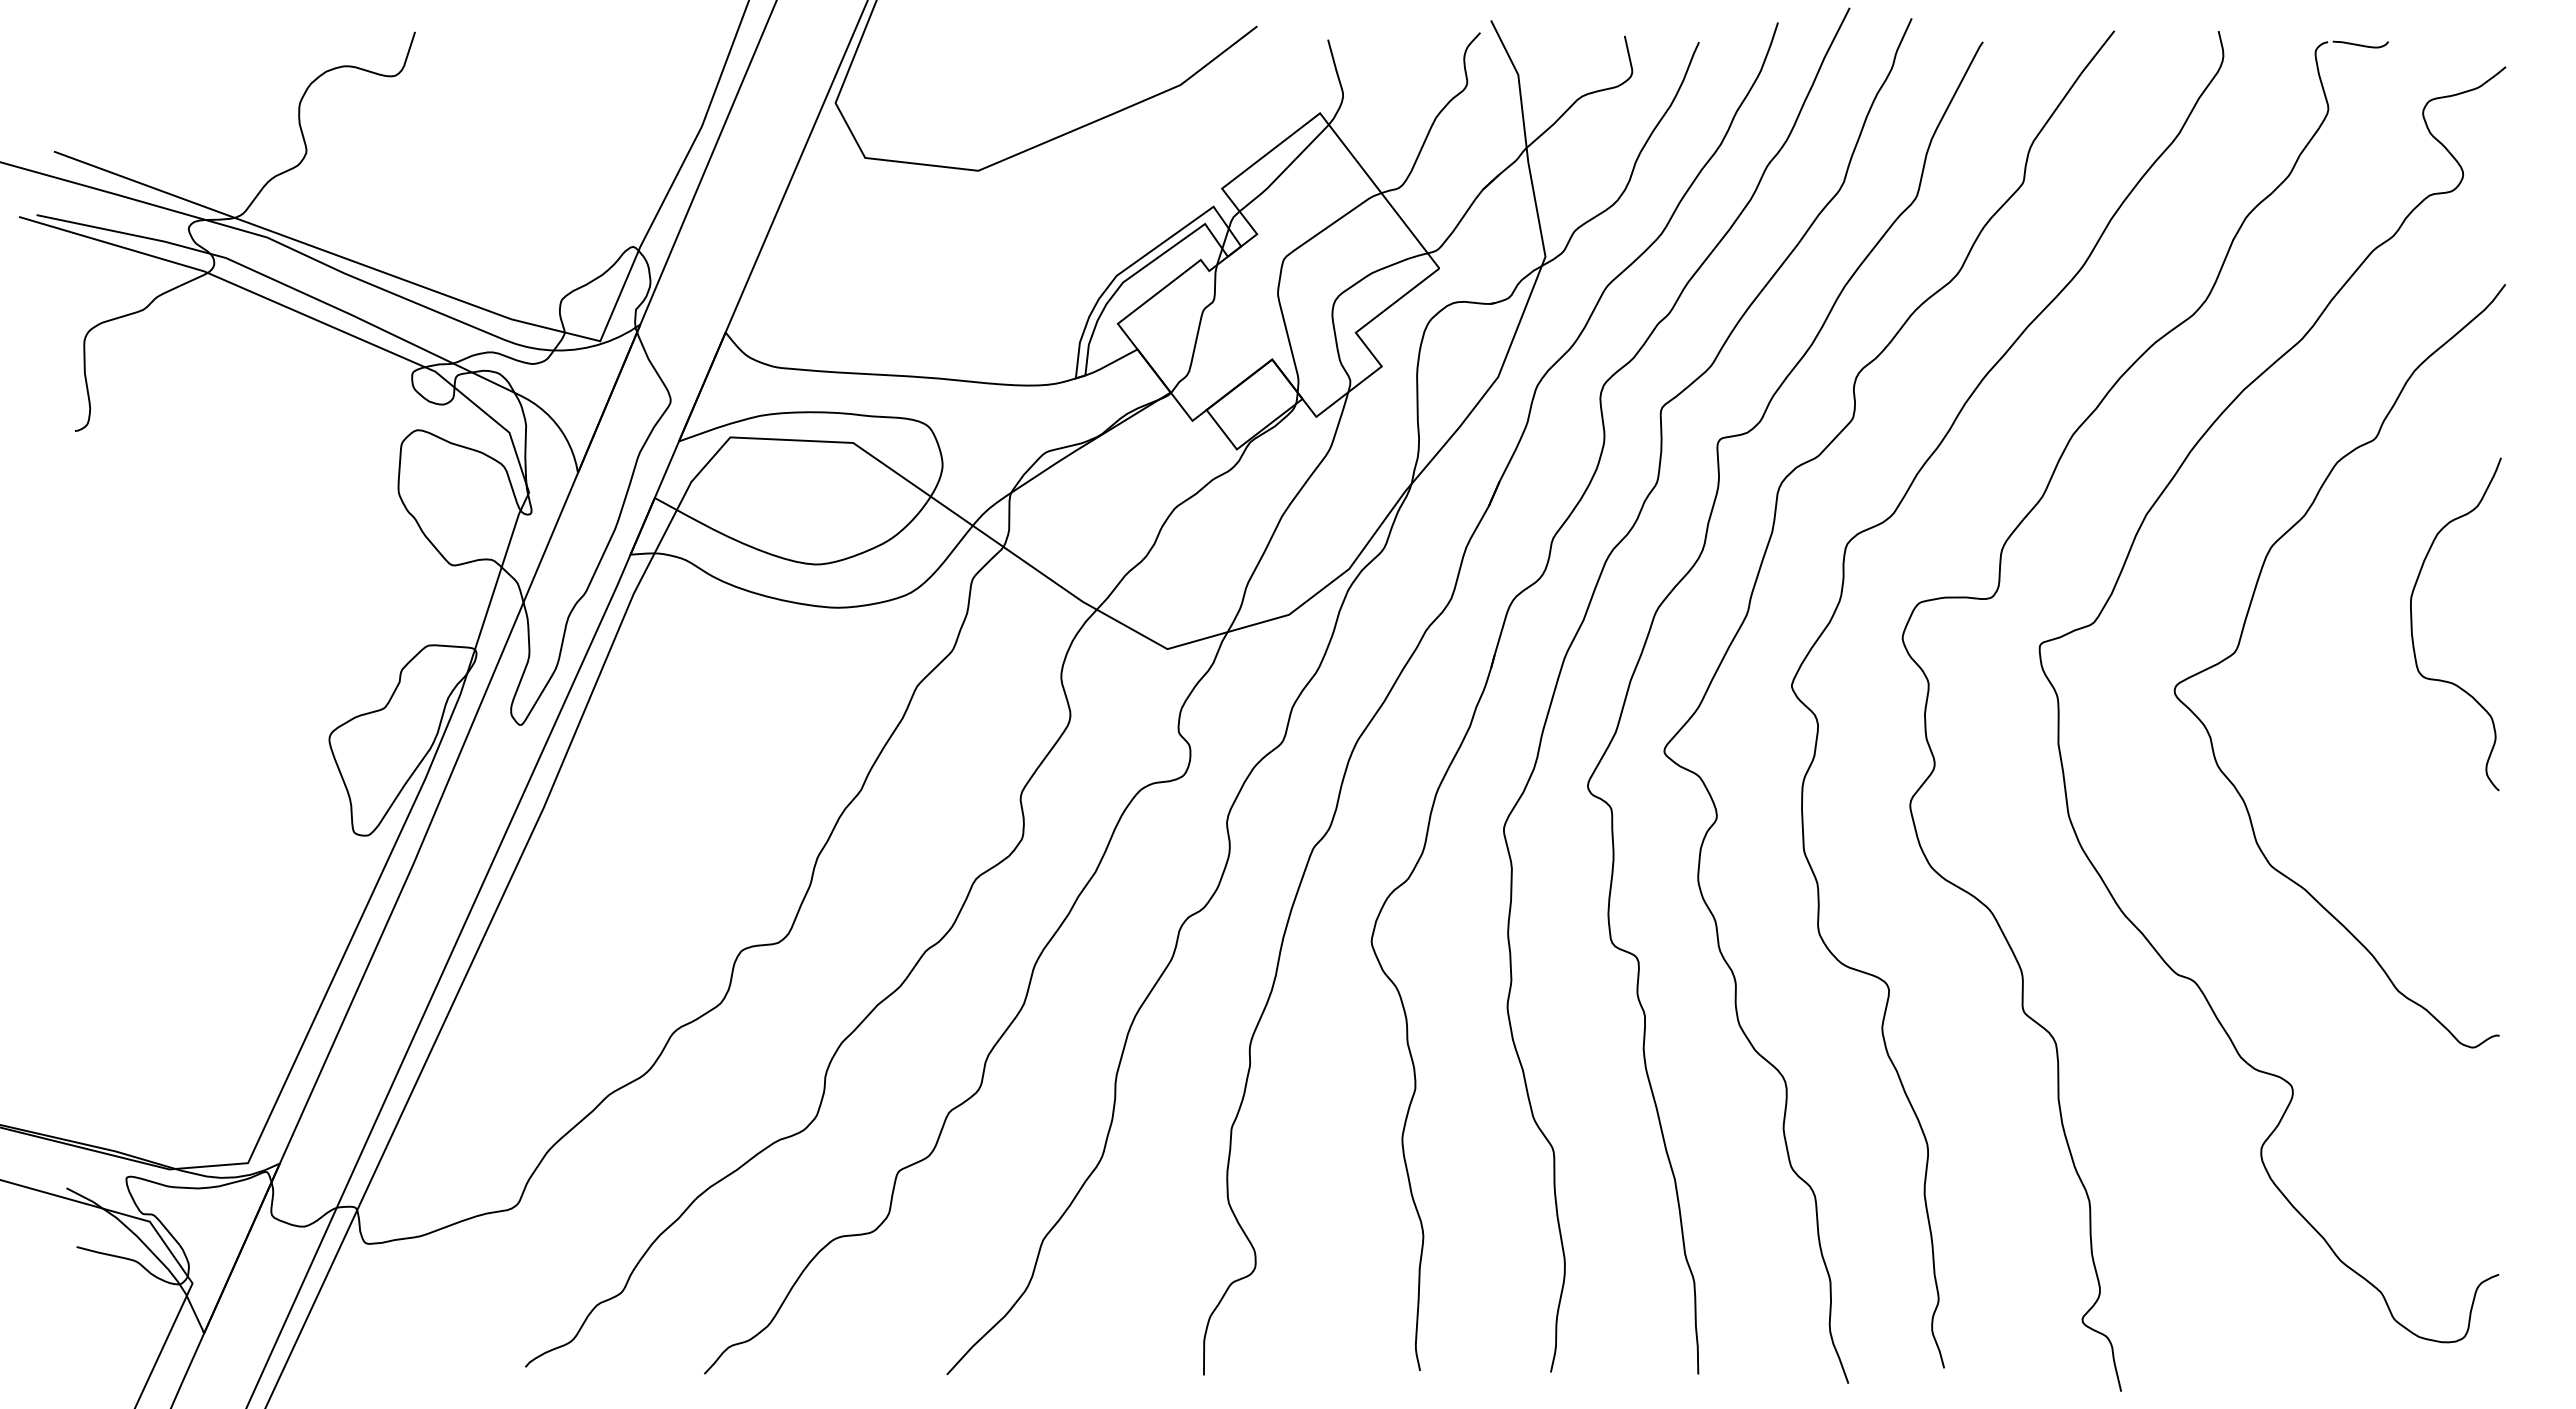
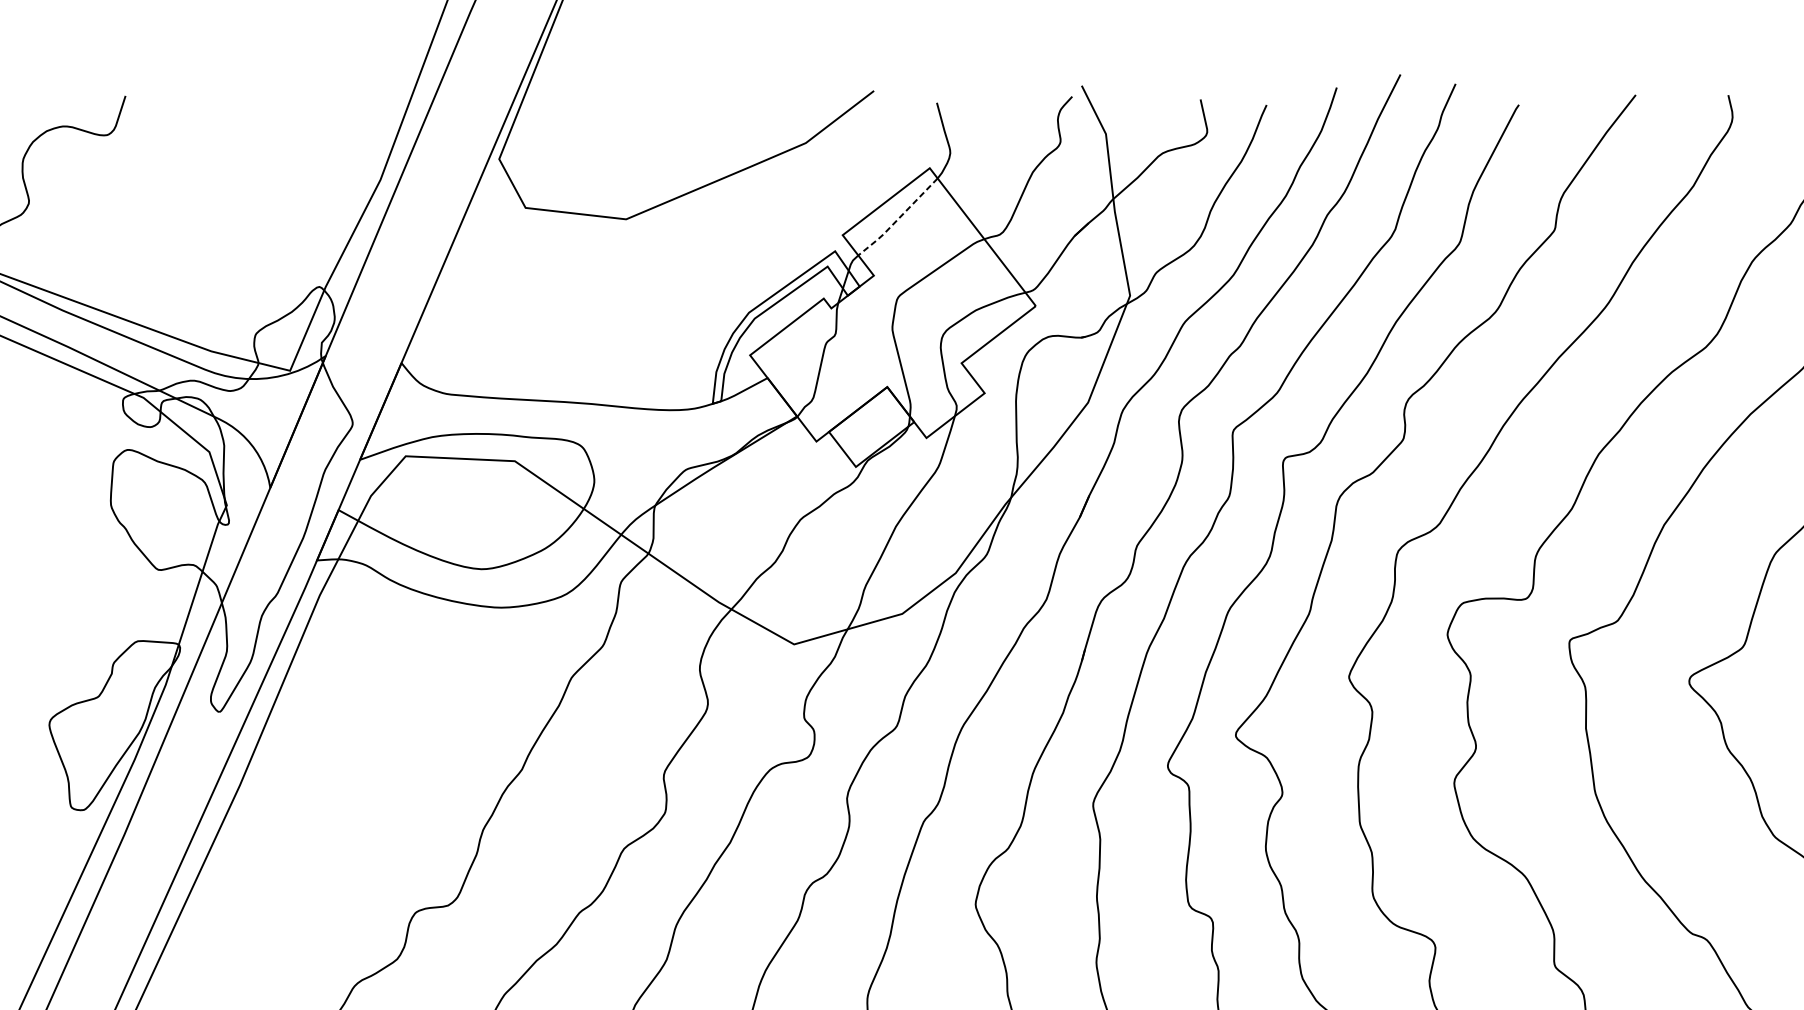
line: (1284, 170) -> (898, 219), solid -> dashed

